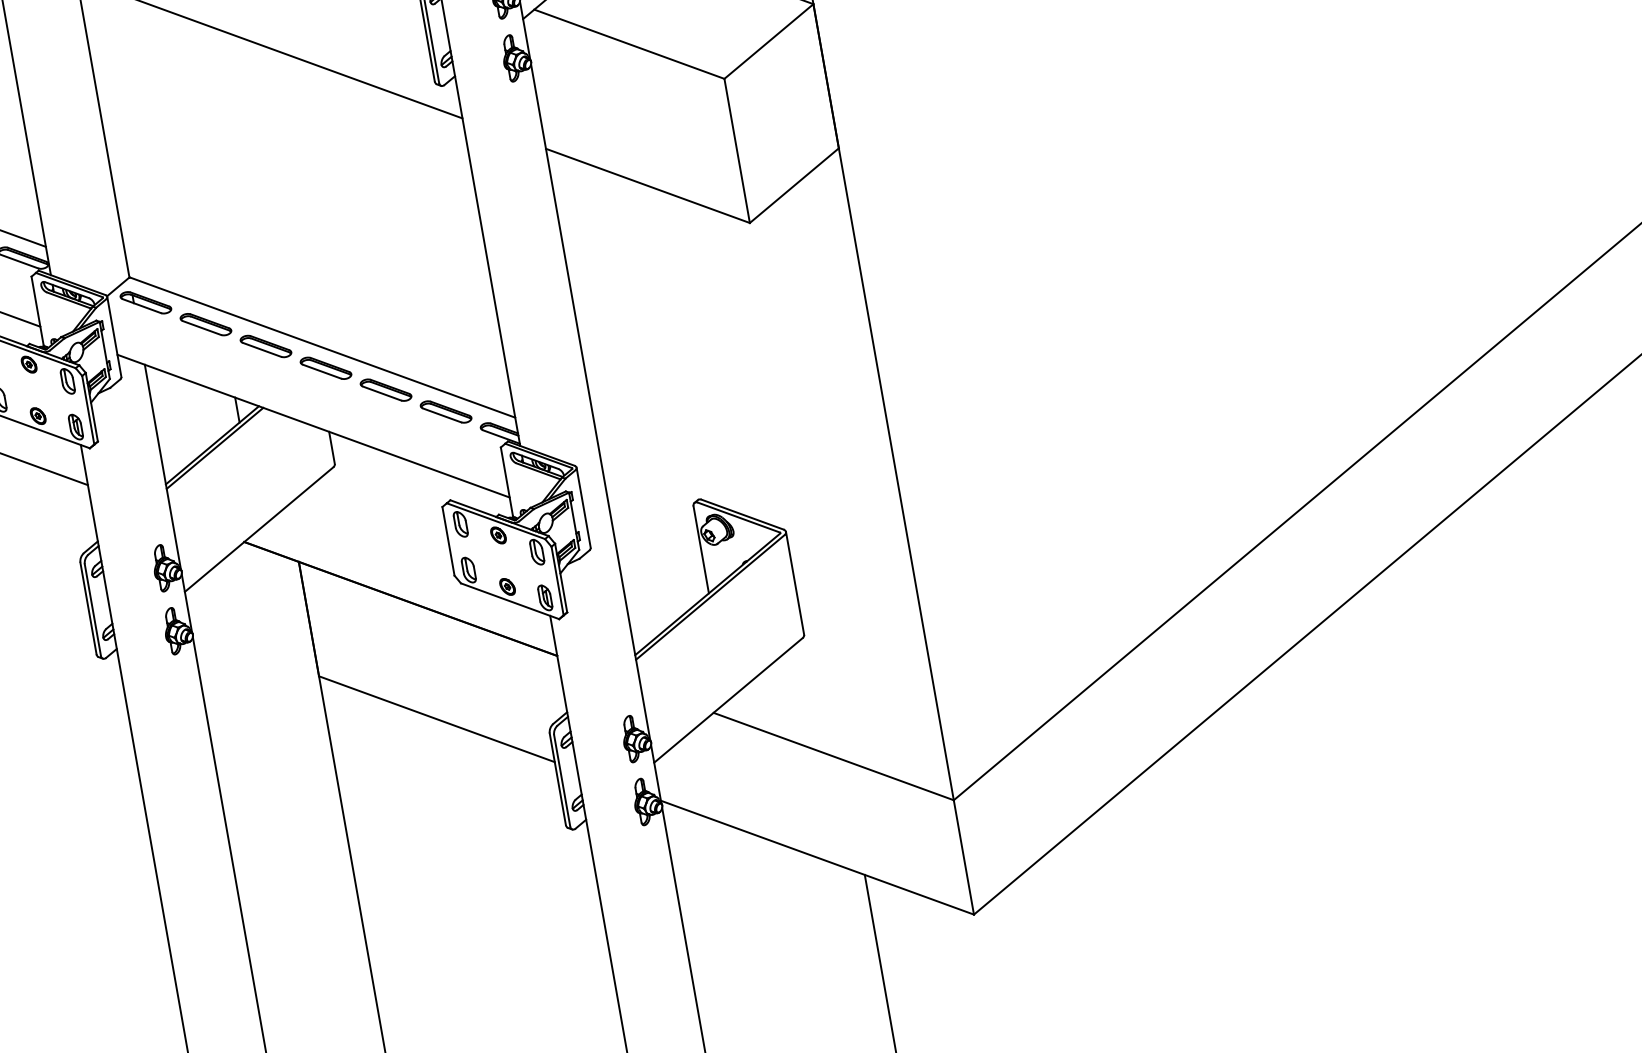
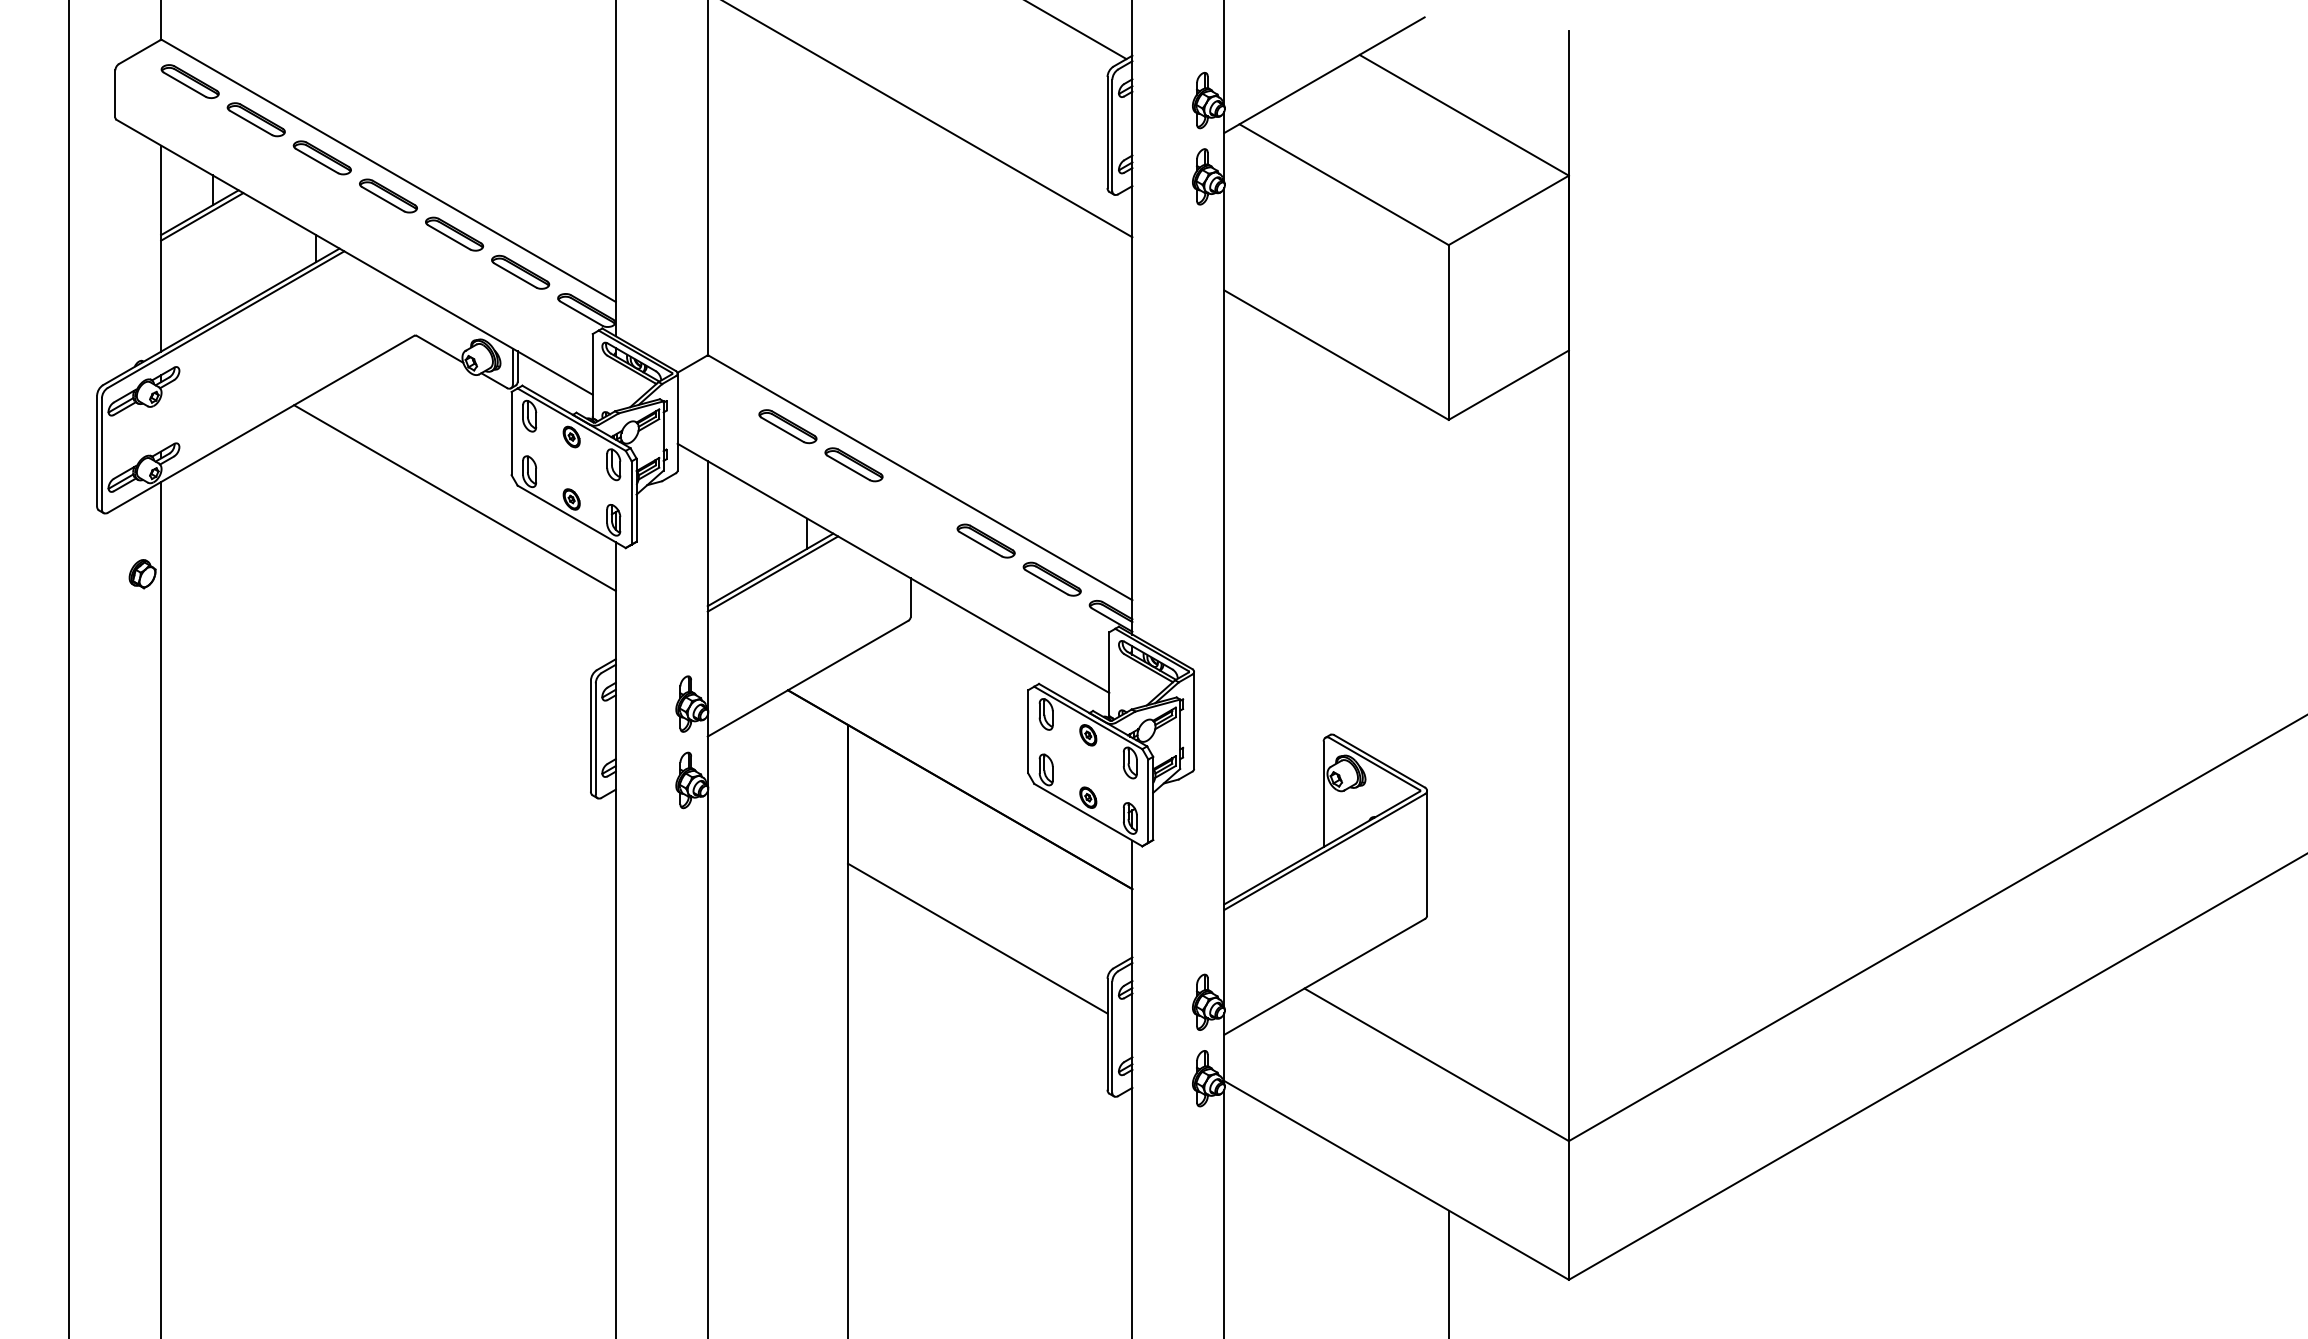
part: (145, 302) -> (721, 388), removed
part: (325, 368) -> (919, 502), removed

